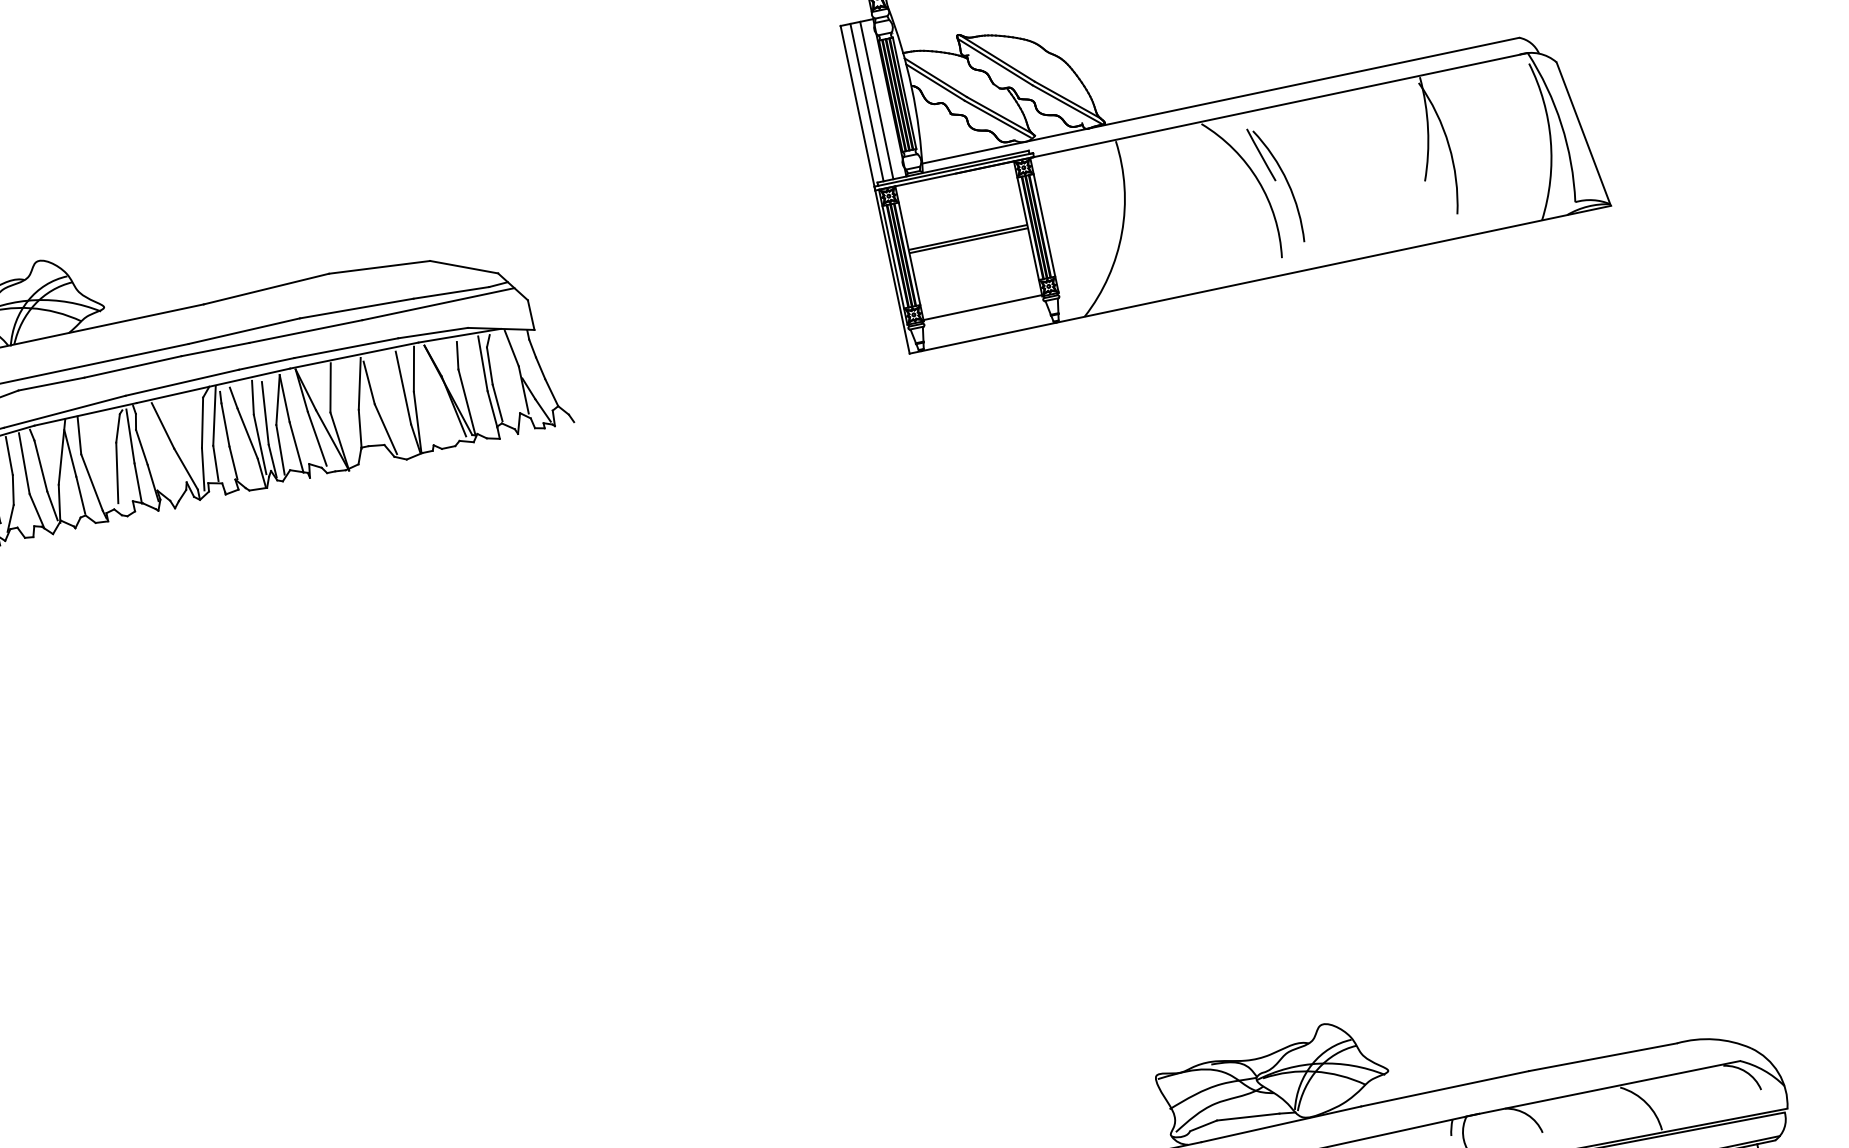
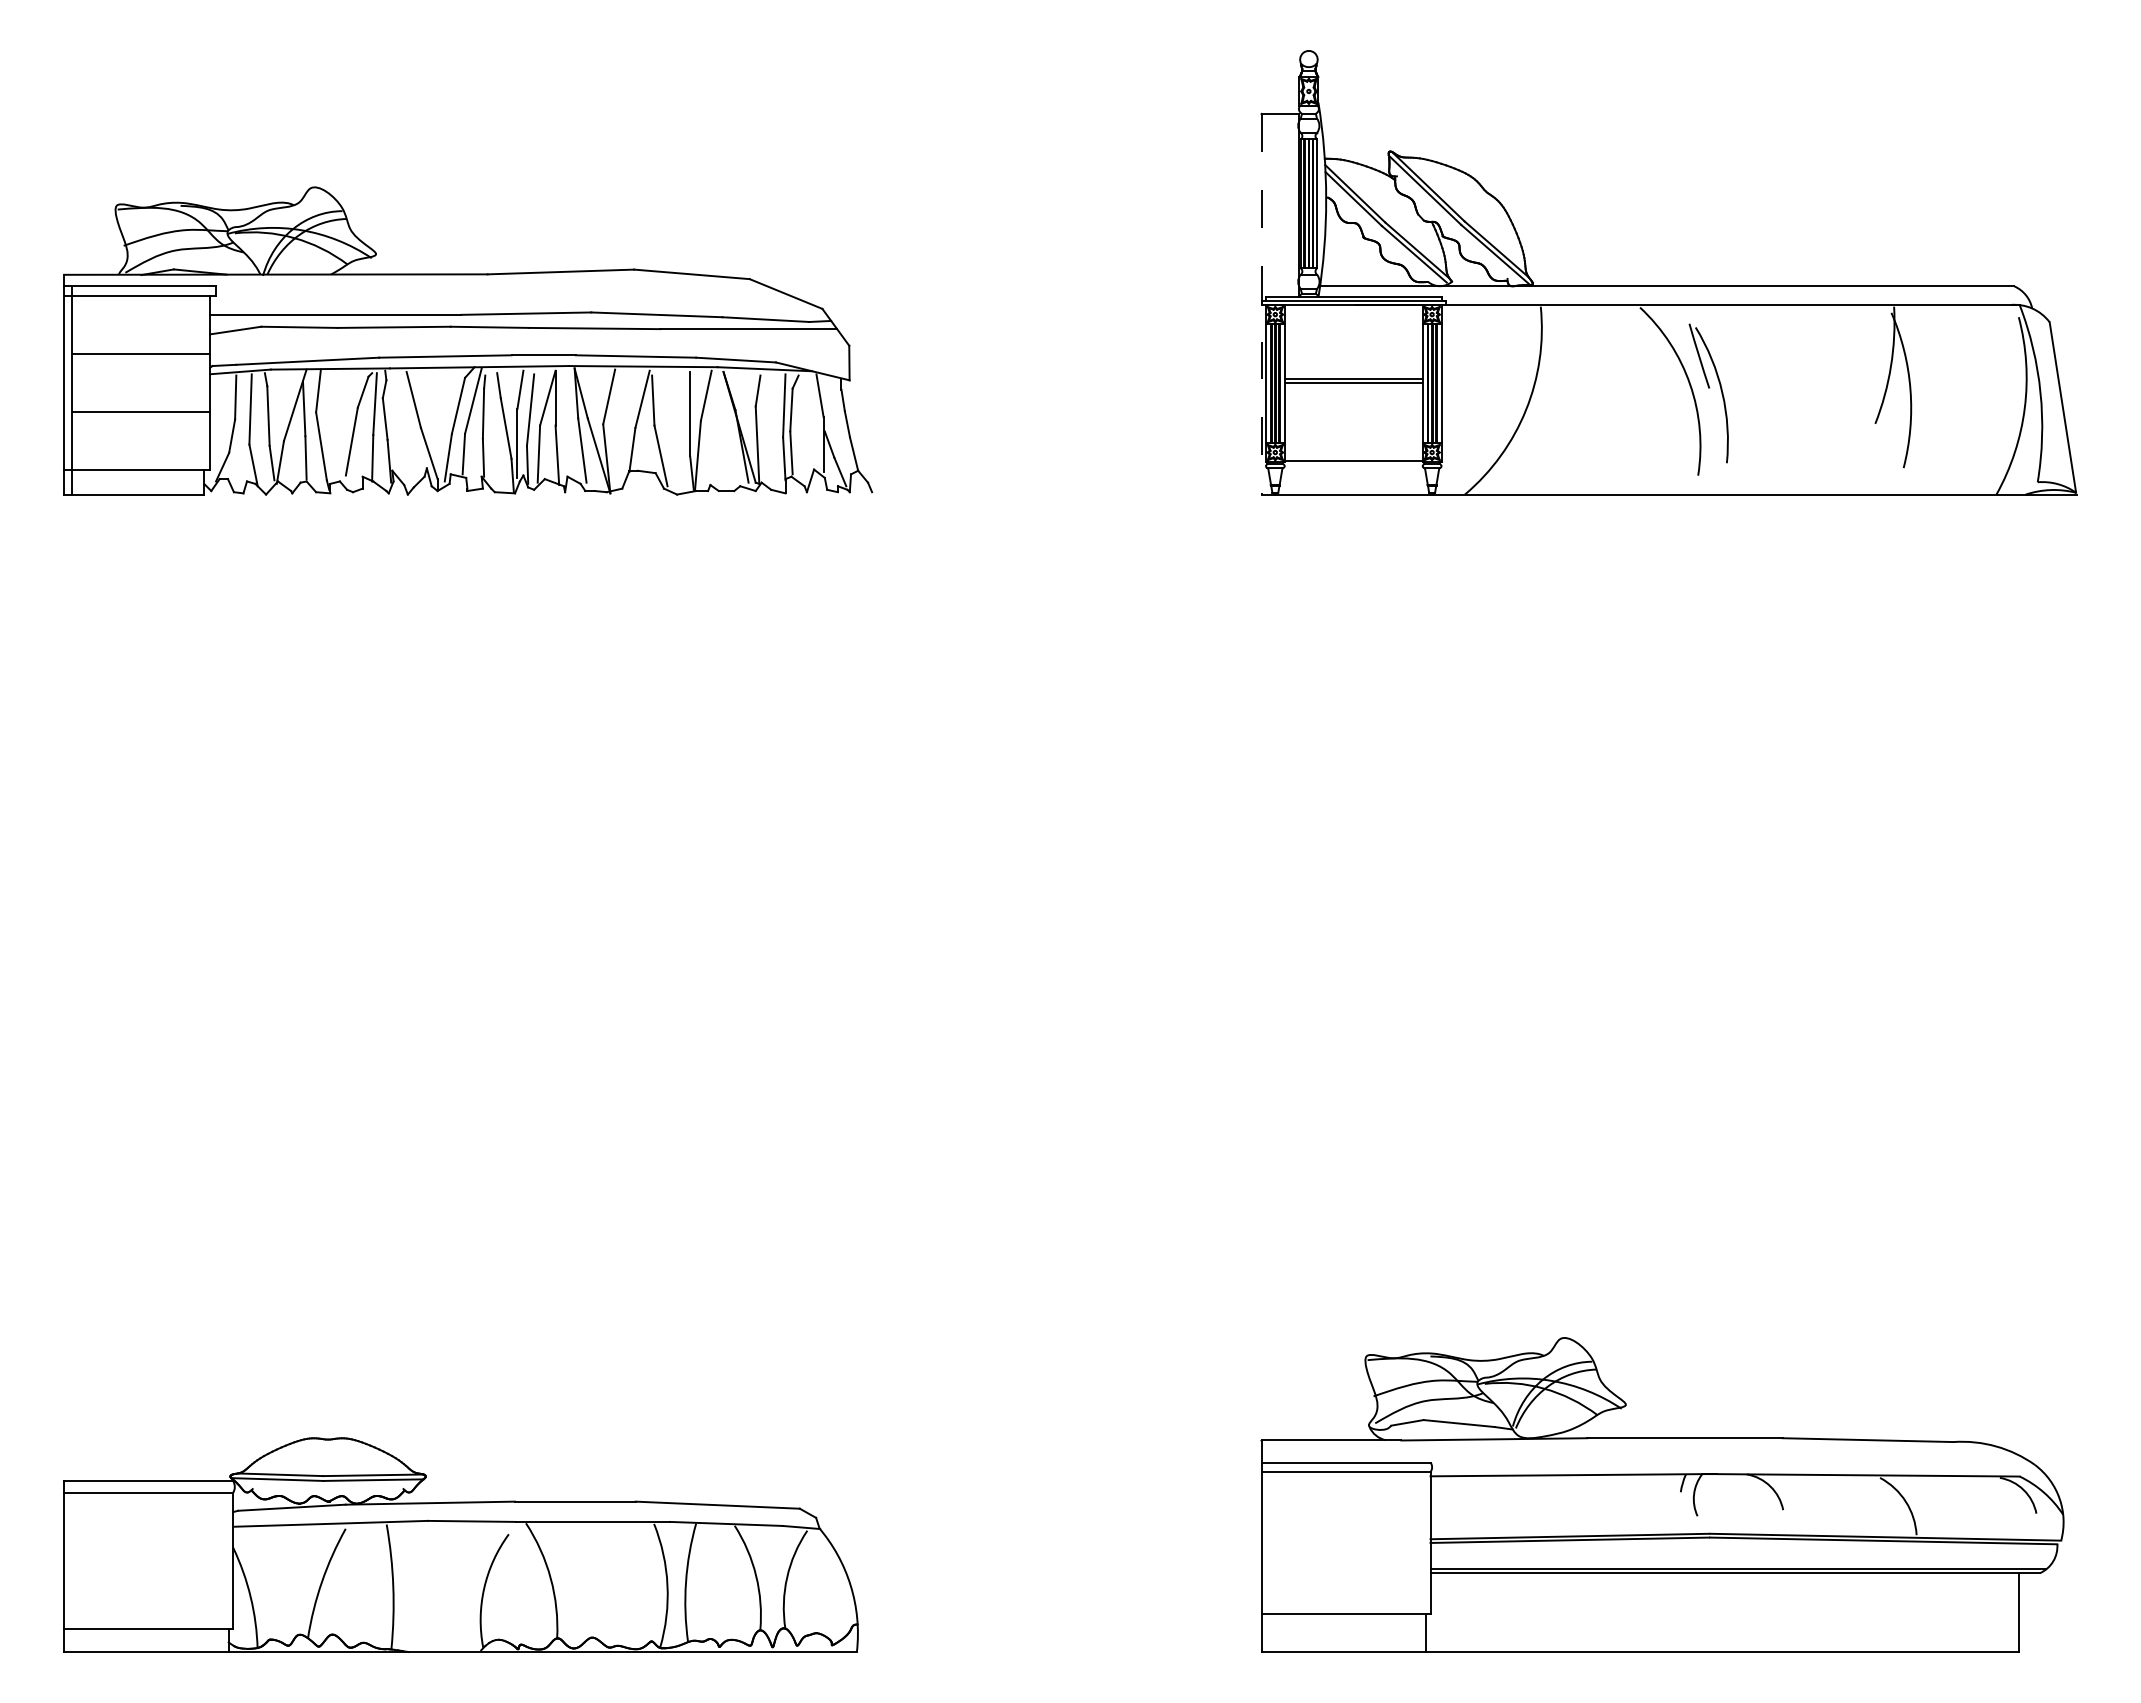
line: (876, 99) -> (1284, 204), removed
line: (866, 101) -> (1272, 204), removed
line: (875, 190) -> (1261, 304), solid -> dashed

